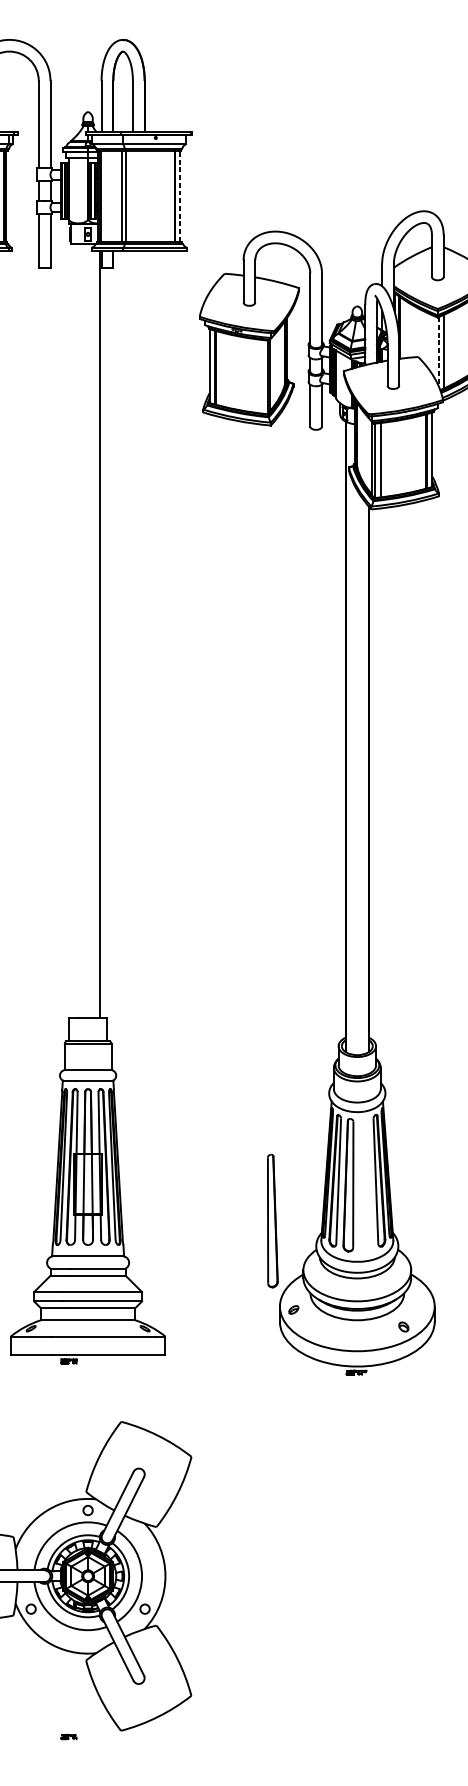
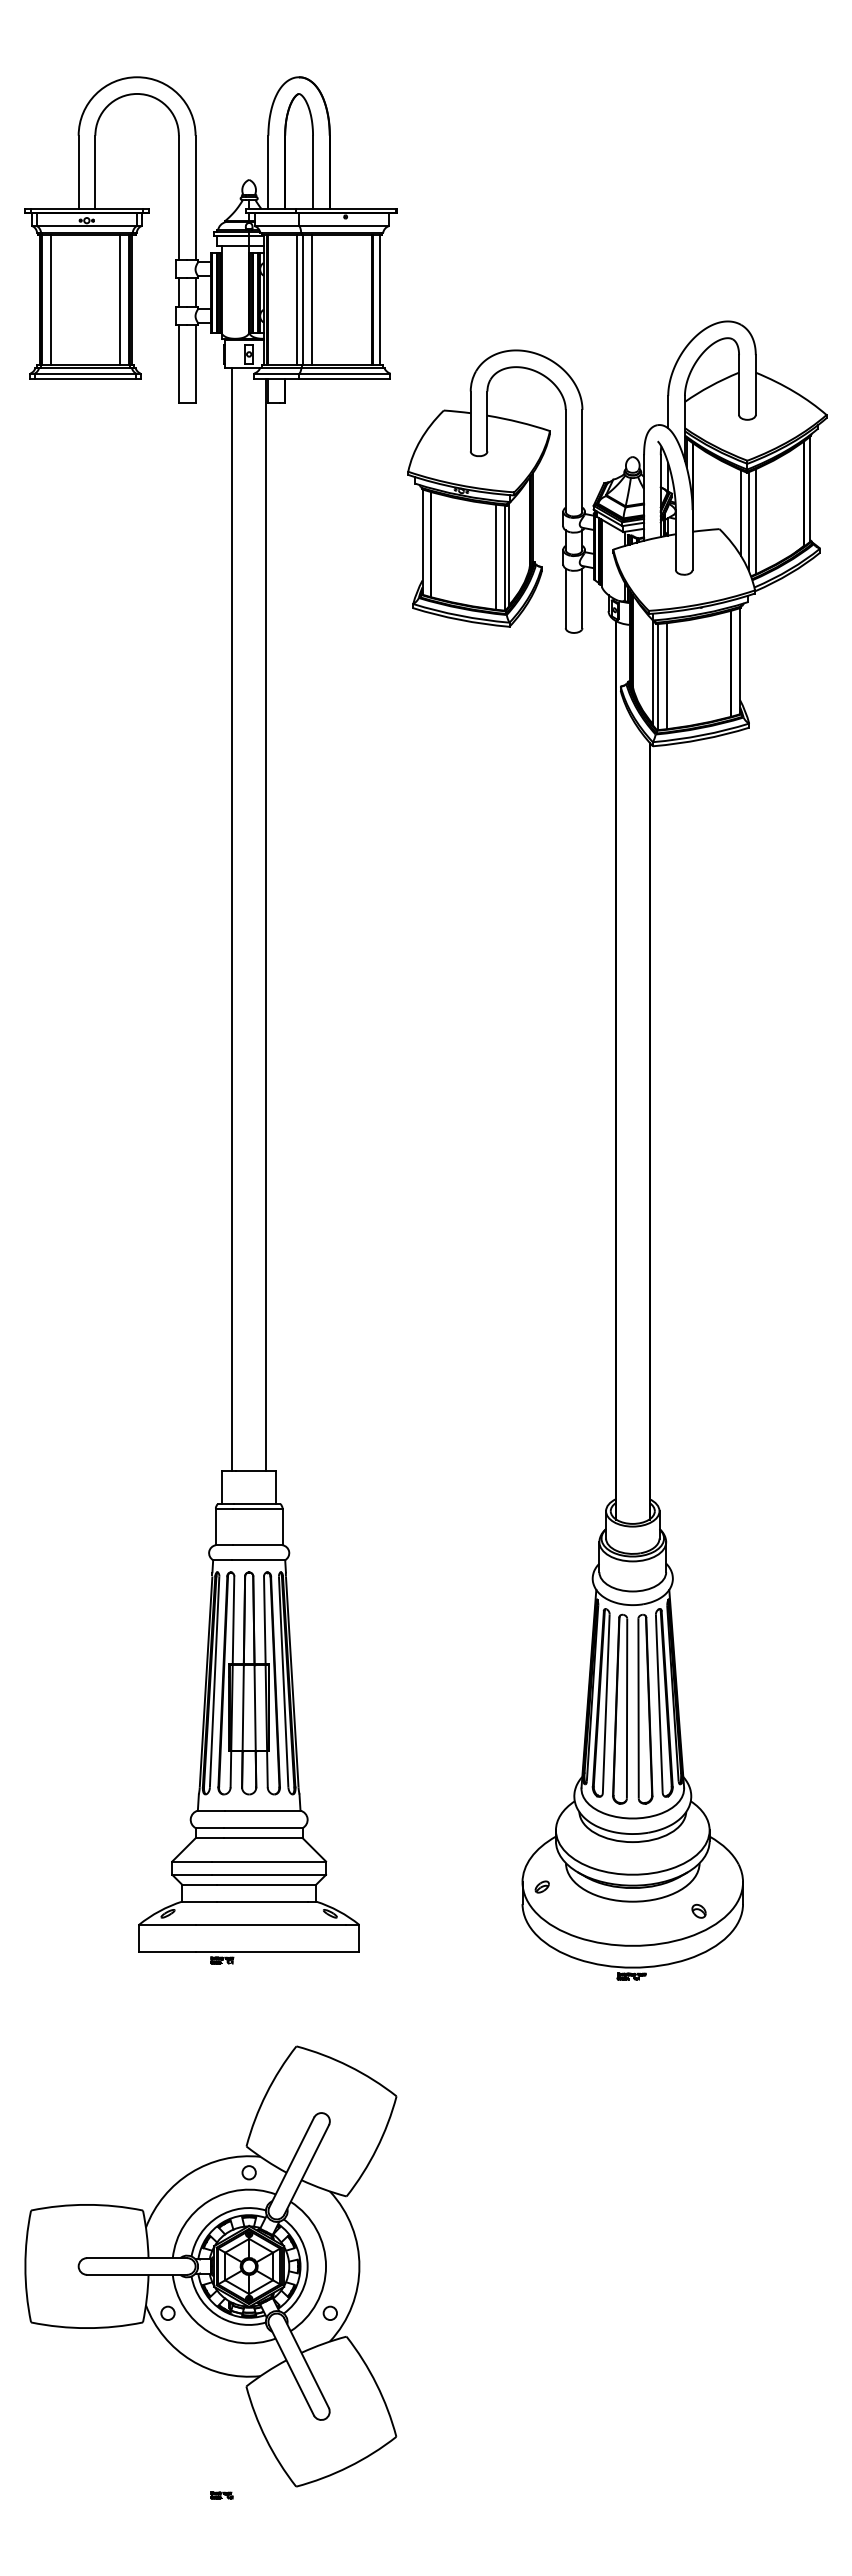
line: (131, 195) -> (311, 299), added
line: (180, 196) -> (380, 300), dashed -> solid
line: (433, 345) -> (741, 512), added
line: (438, 351) -> (748, 521), dashed -> solid
line: (261, 376) -> (496, 556), added
line: (76, 630) -> (232, 919), added
part: (272, 1220) -> (645, 1708), moved

